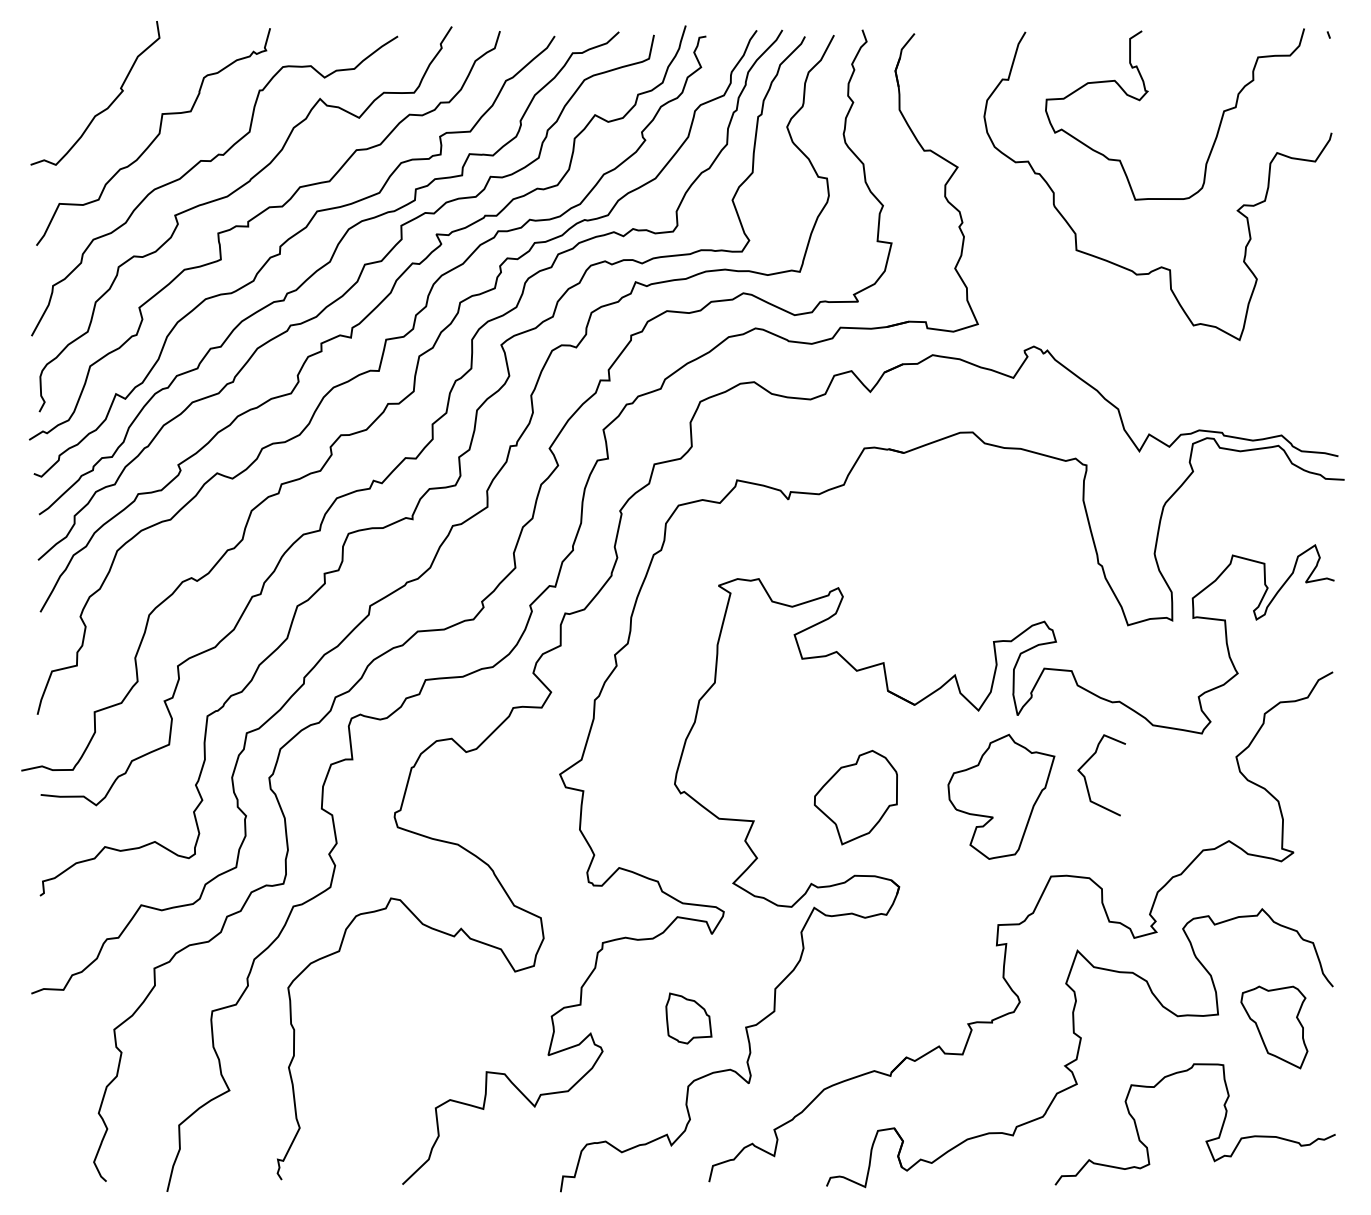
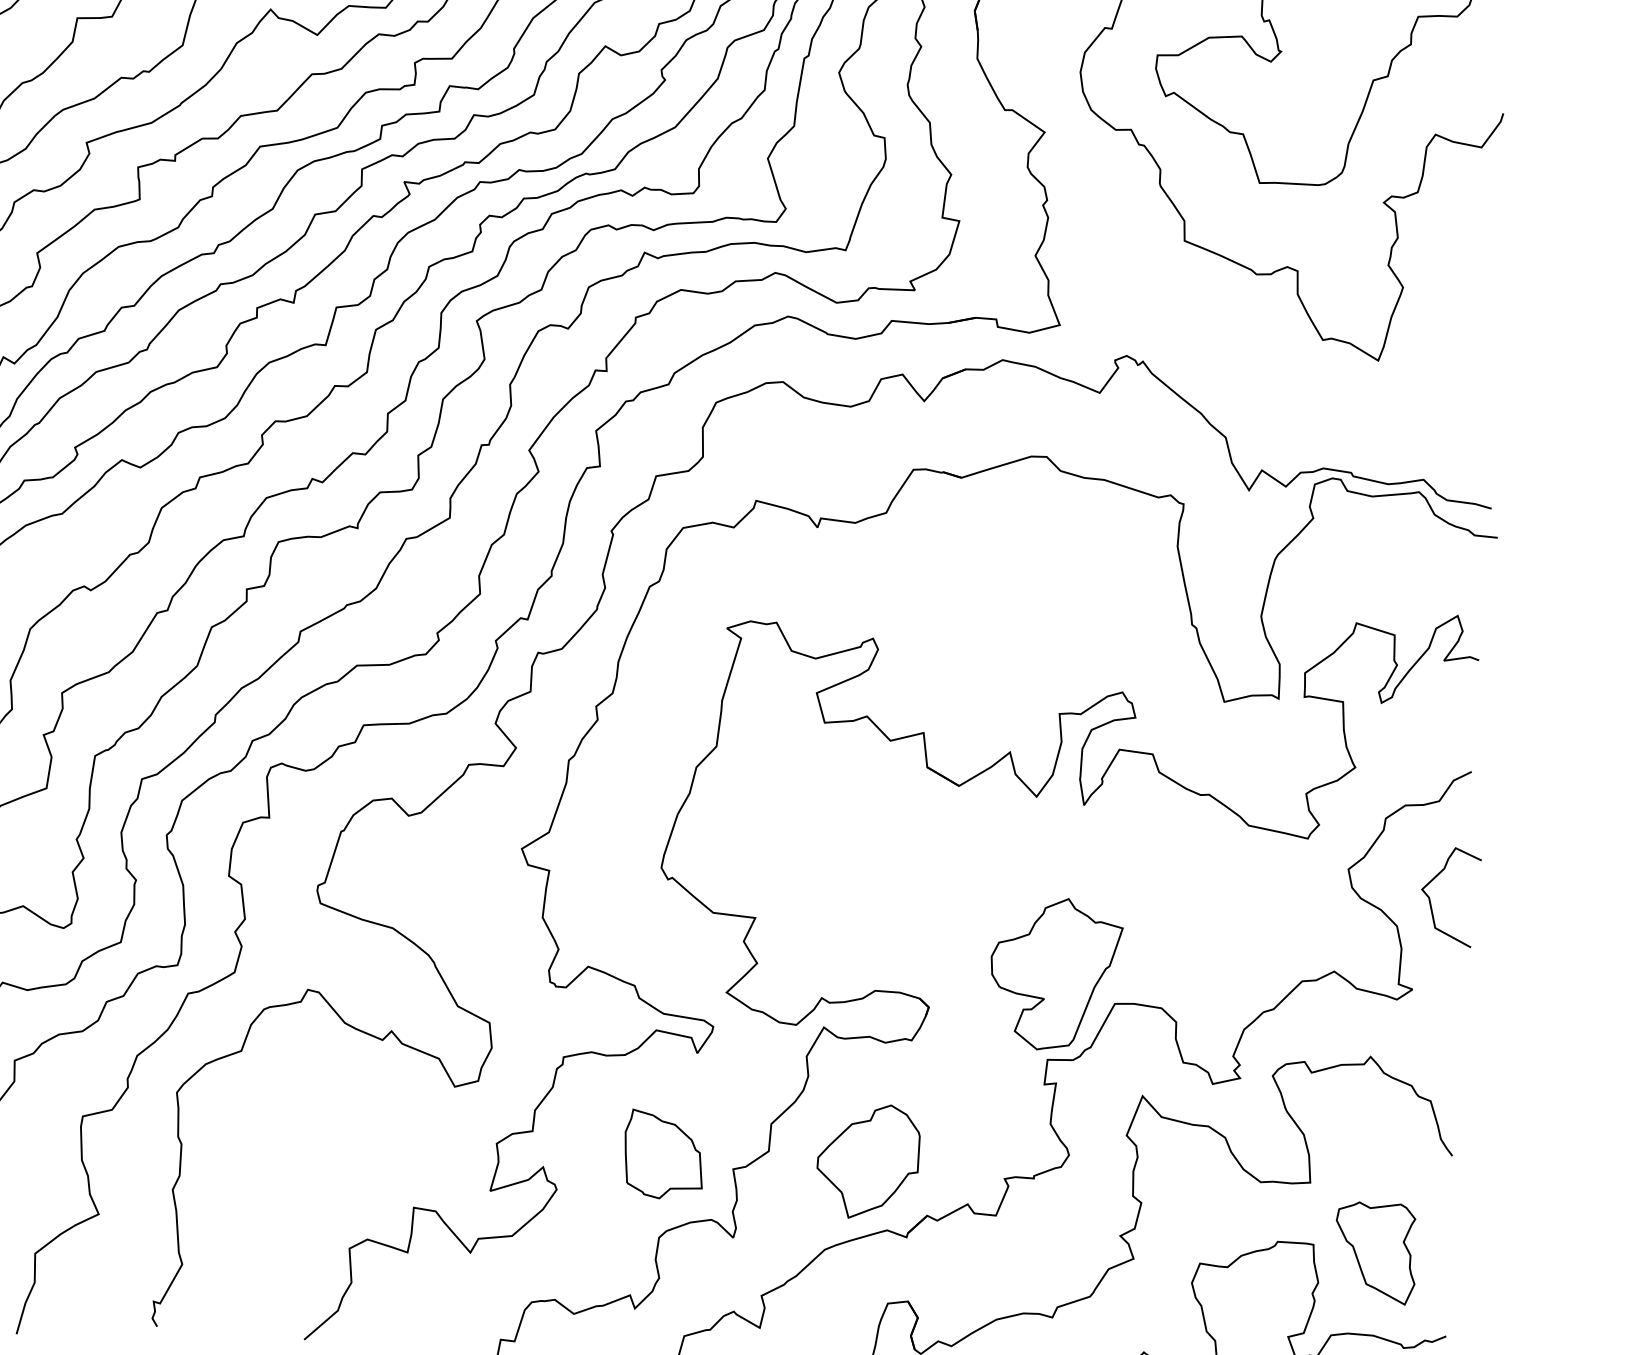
curve: (1086, 779) -> (1431, 901), moved
part: (1001, 796) -> (1055, 973), moved
part: (855, 797) -> (867, 1161), moved
part: (688, 1018) -> (663, 1154), size x1.43
part: (1274, 1027) -> (1375, 1253), moved

